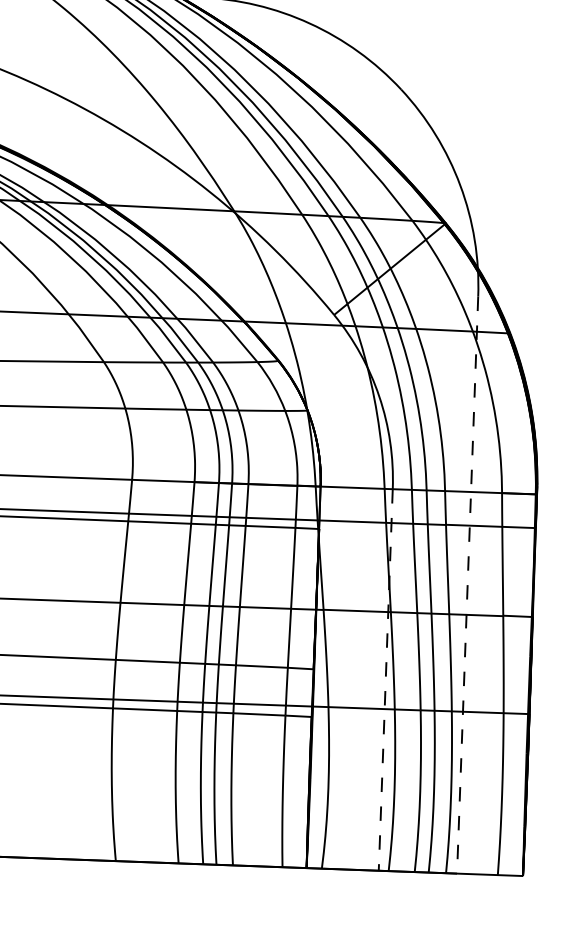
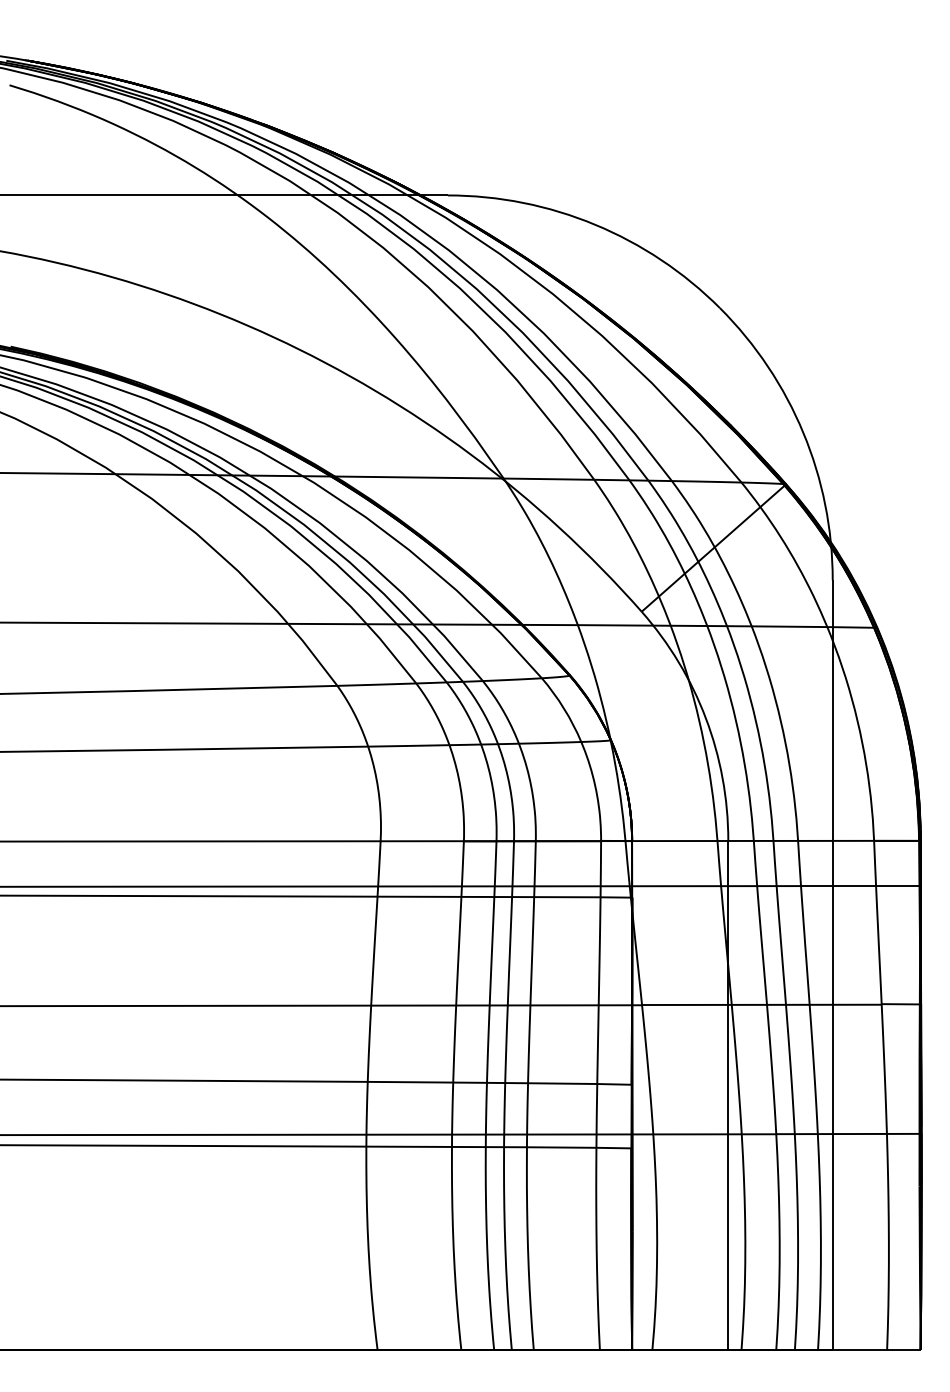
line: (467, 585) -> (832, 965), dashed -> solid
line: (385, 680) -> (728, 1095), dashed -> solid

